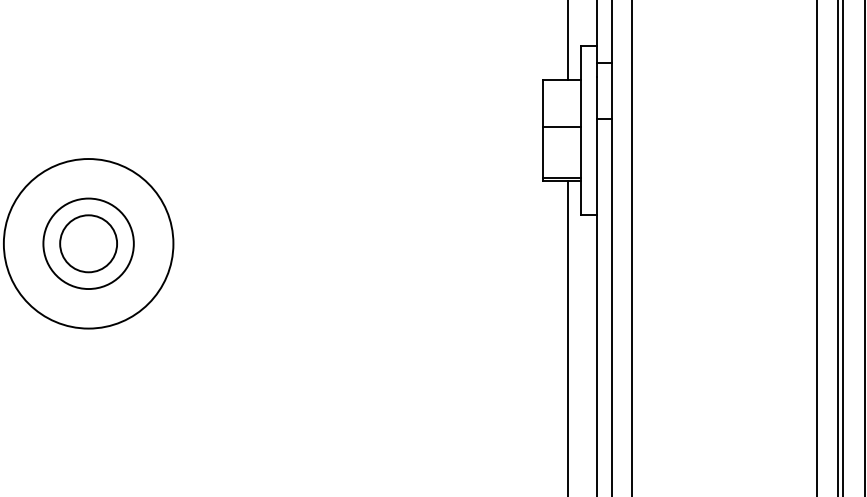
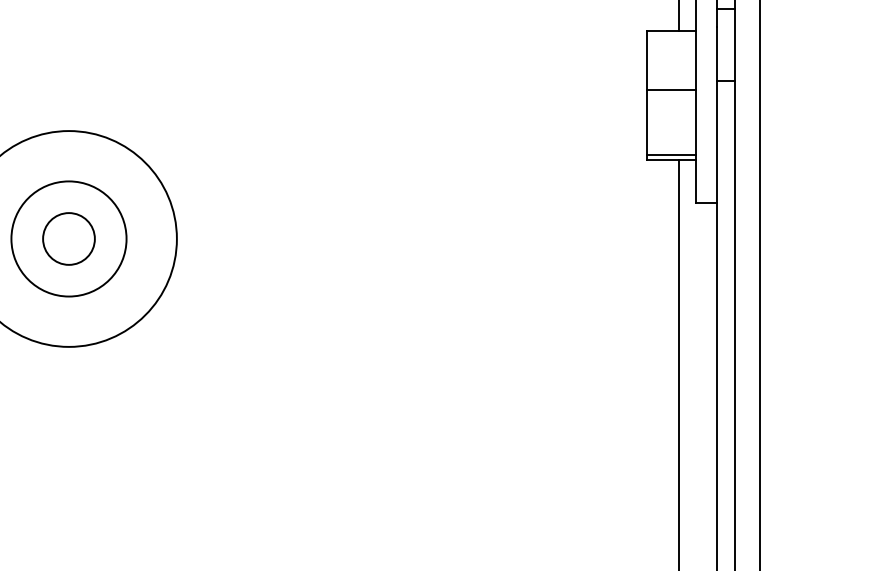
circle: (88, 243) -> (68, 238), size x0.71

